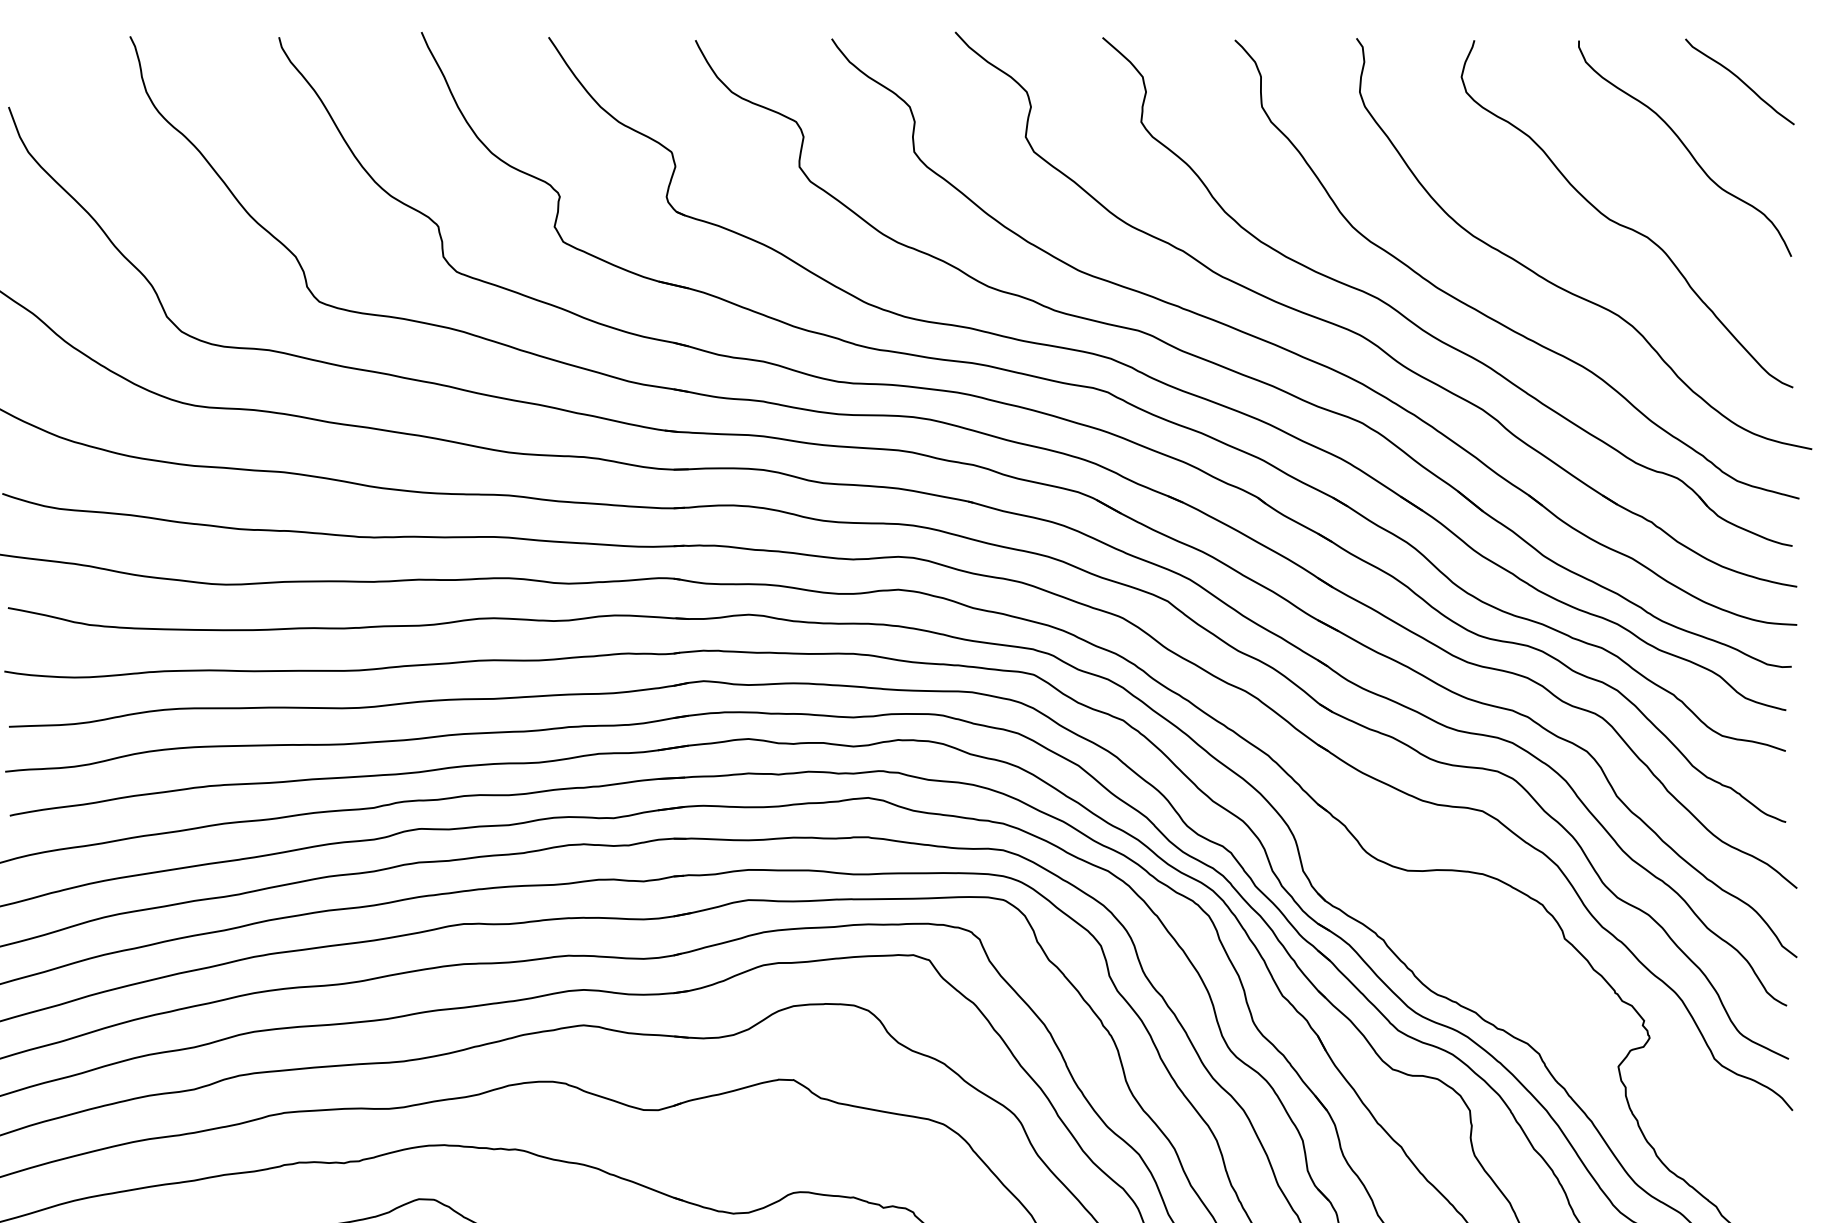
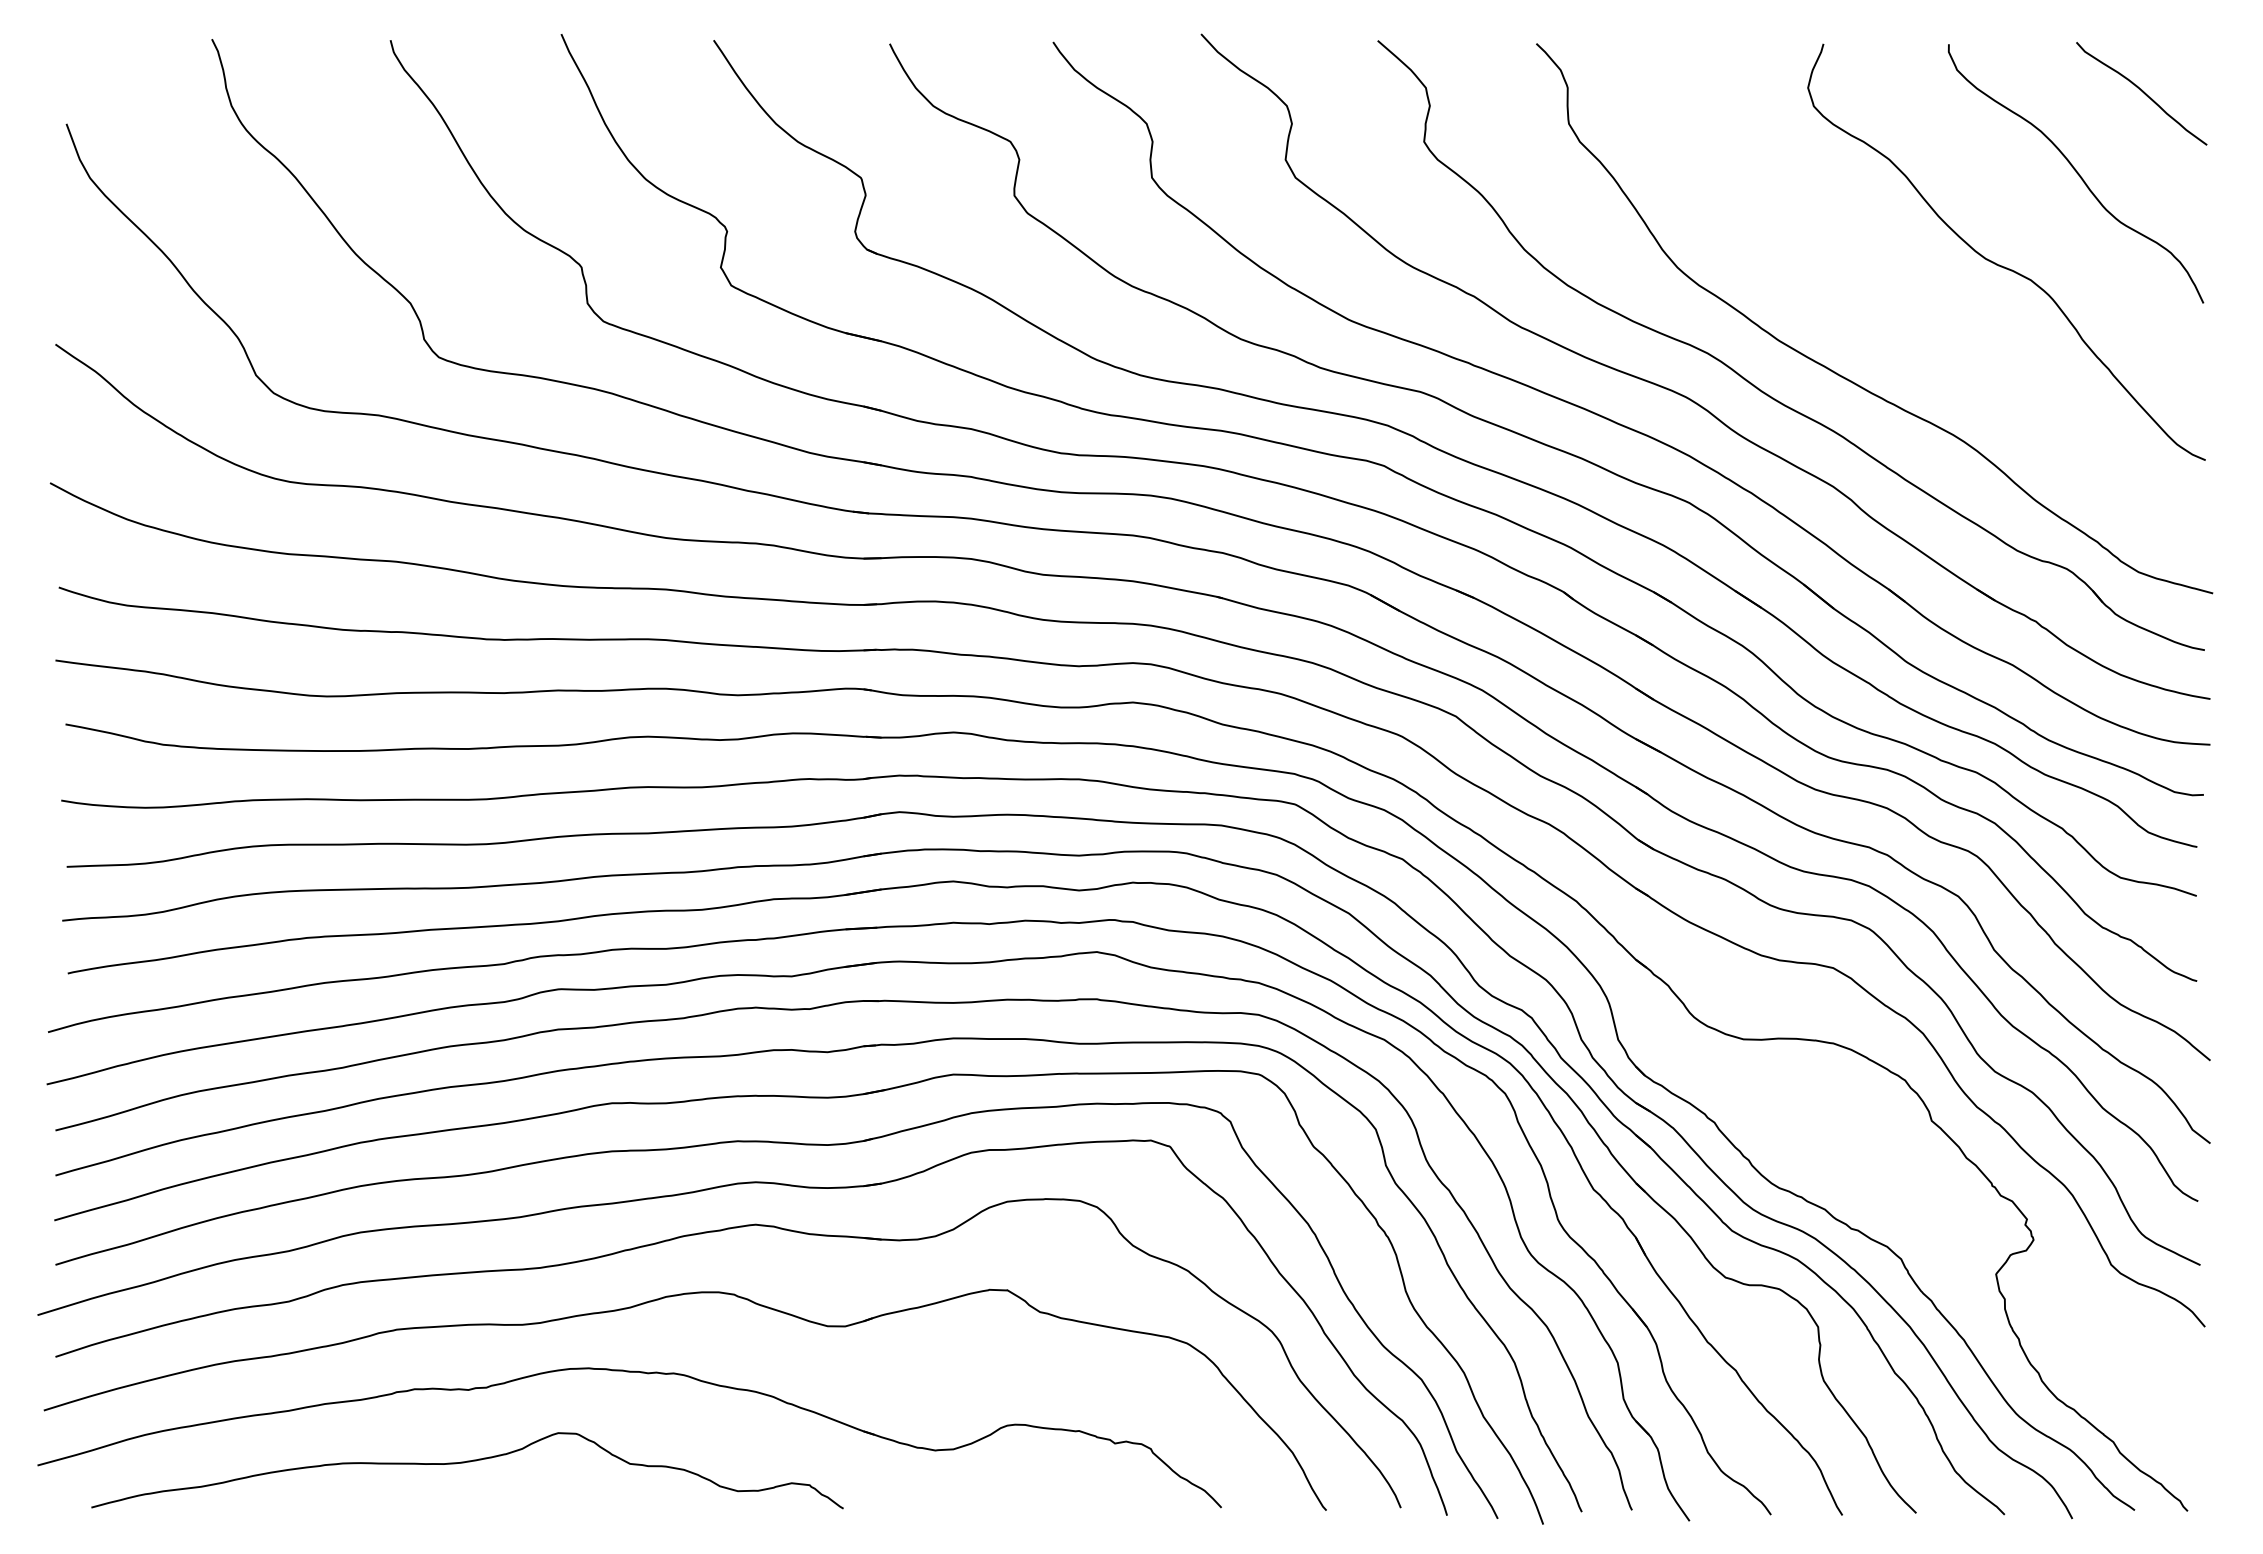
curve: (1562, 287) -> (1928, 340), removed

